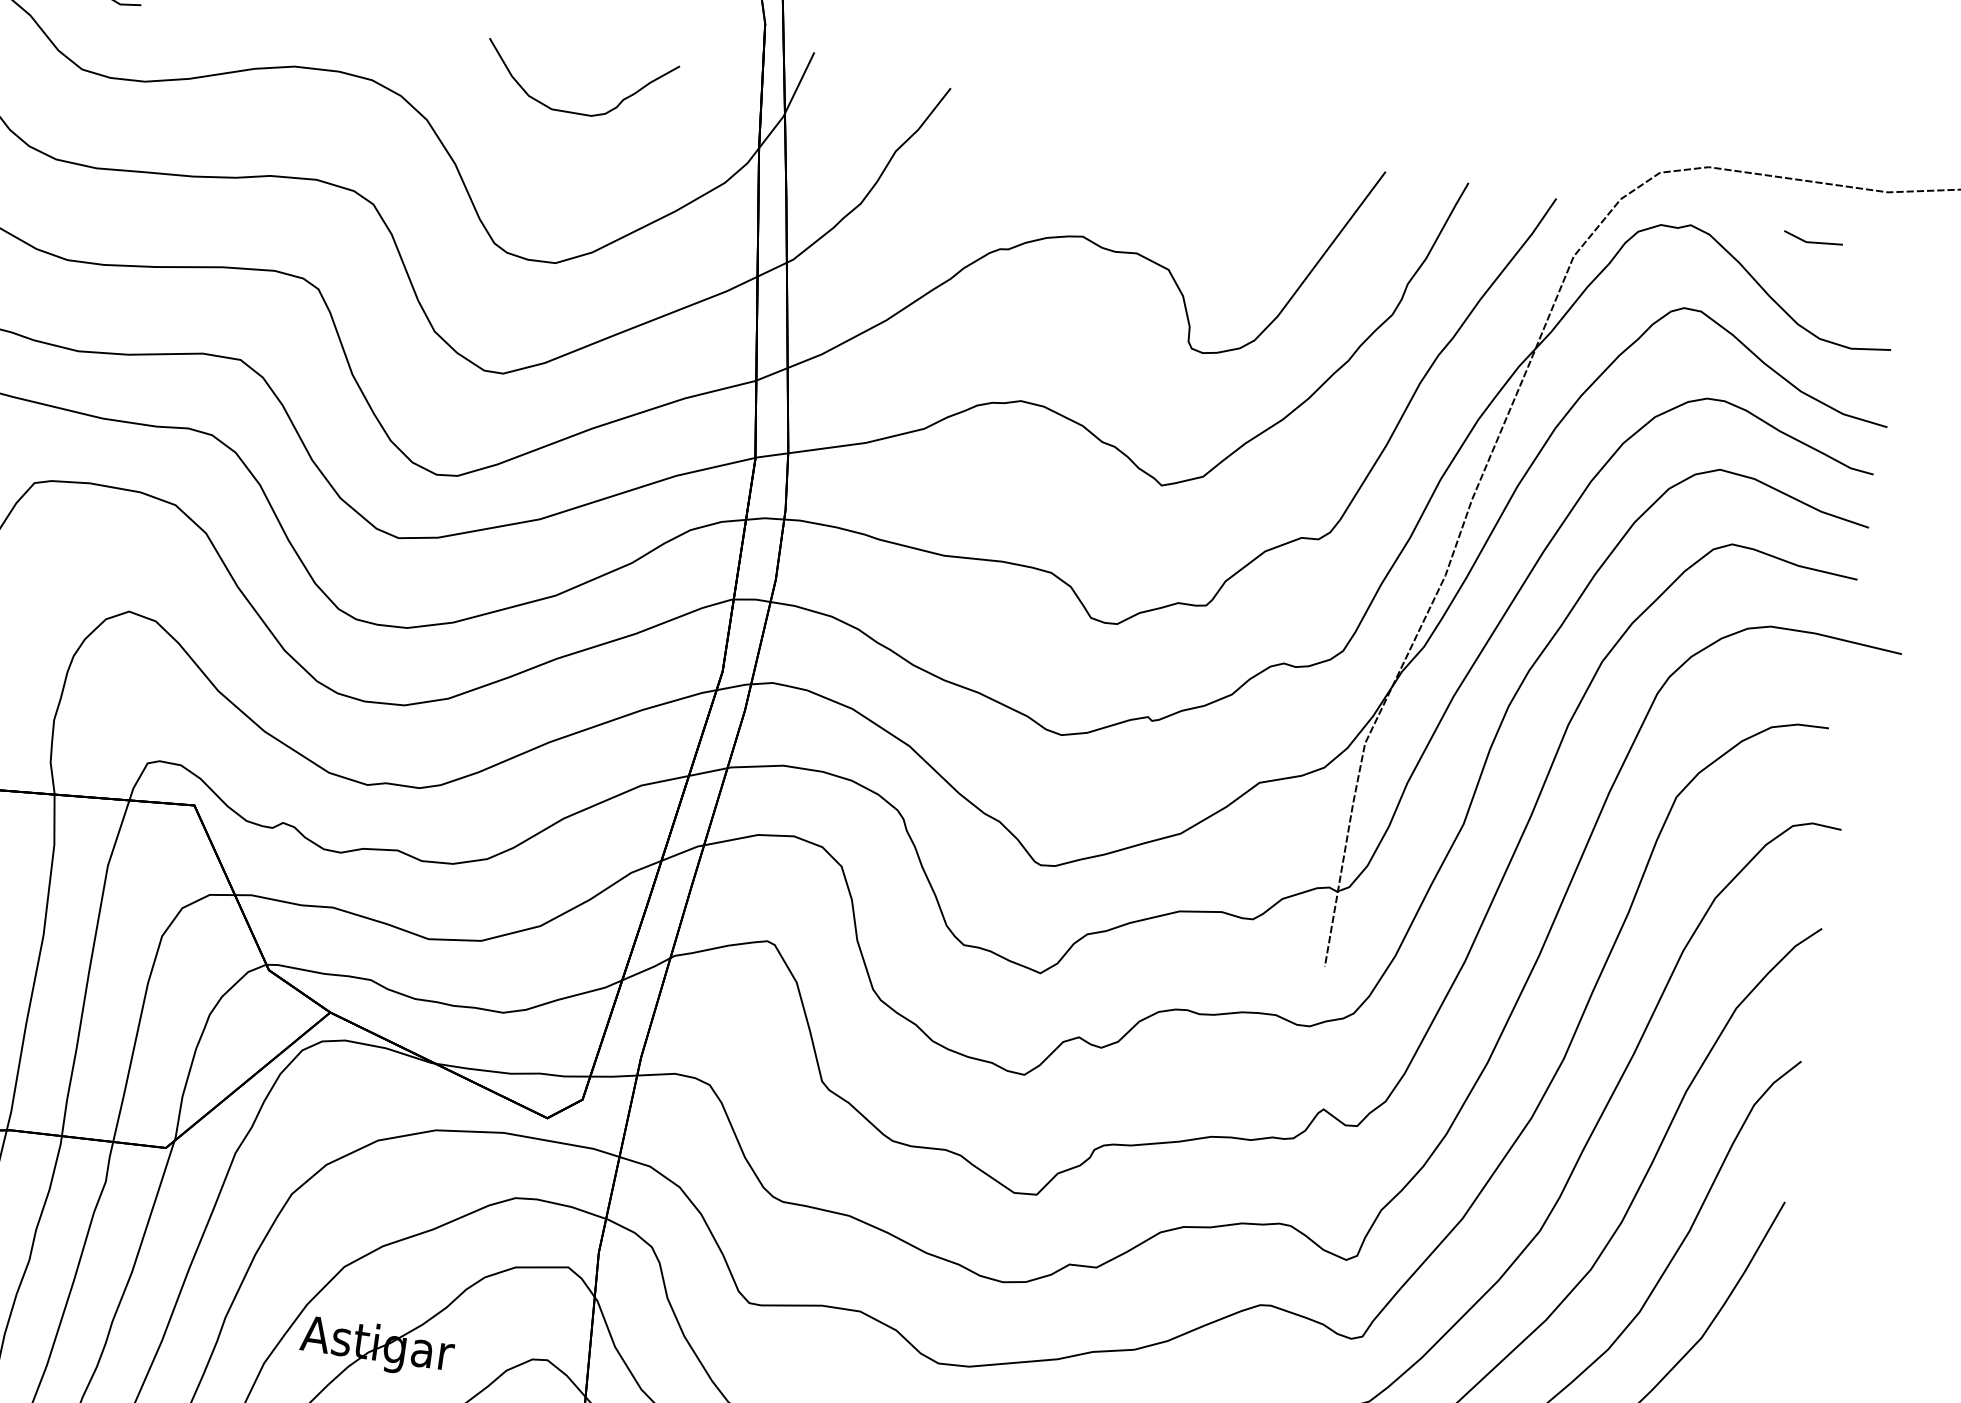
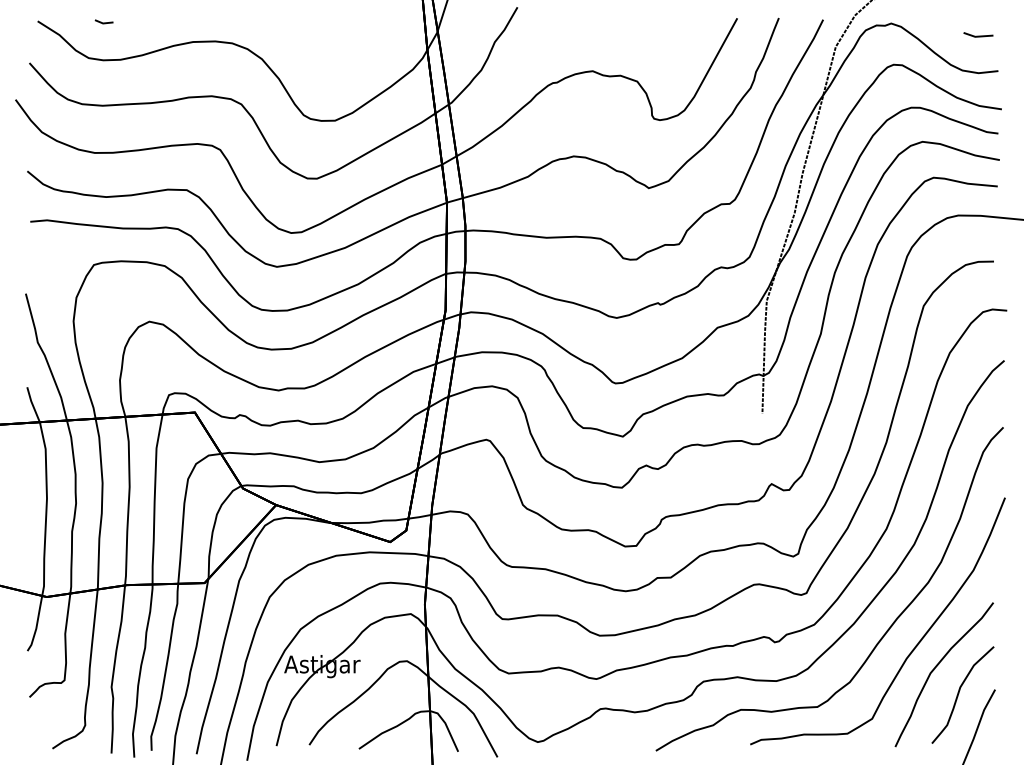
curve: (575, 111) -> (334, 44), removed
line: (1813, 240) -> (978, 35), moved

